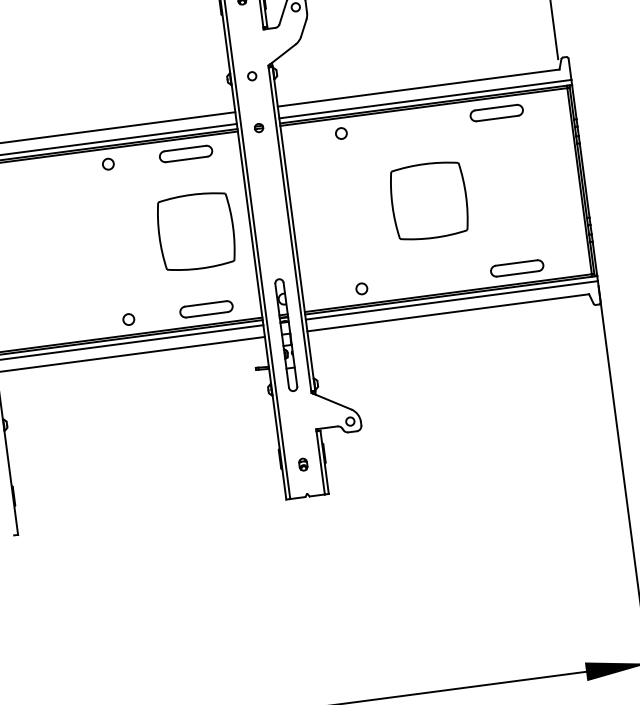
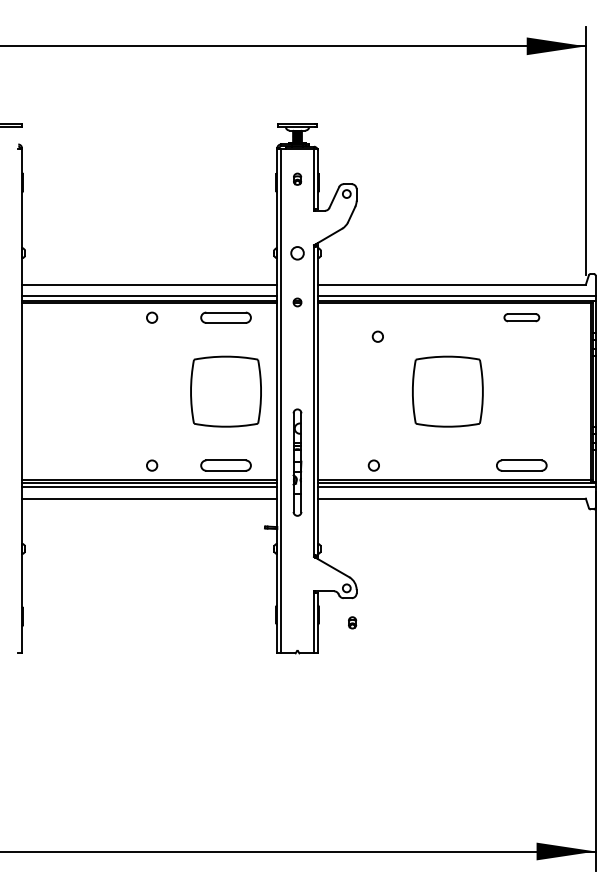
circle: (252, 75) -> (297, 252), size x1.6
part: (496, 112) -> (521, 317), size x0.7
circle: (340, 133) -> (377, 336), moved
part: (286, 335) -> (297, 462), moved
part: (303, 464) -> (352, 622), moved

